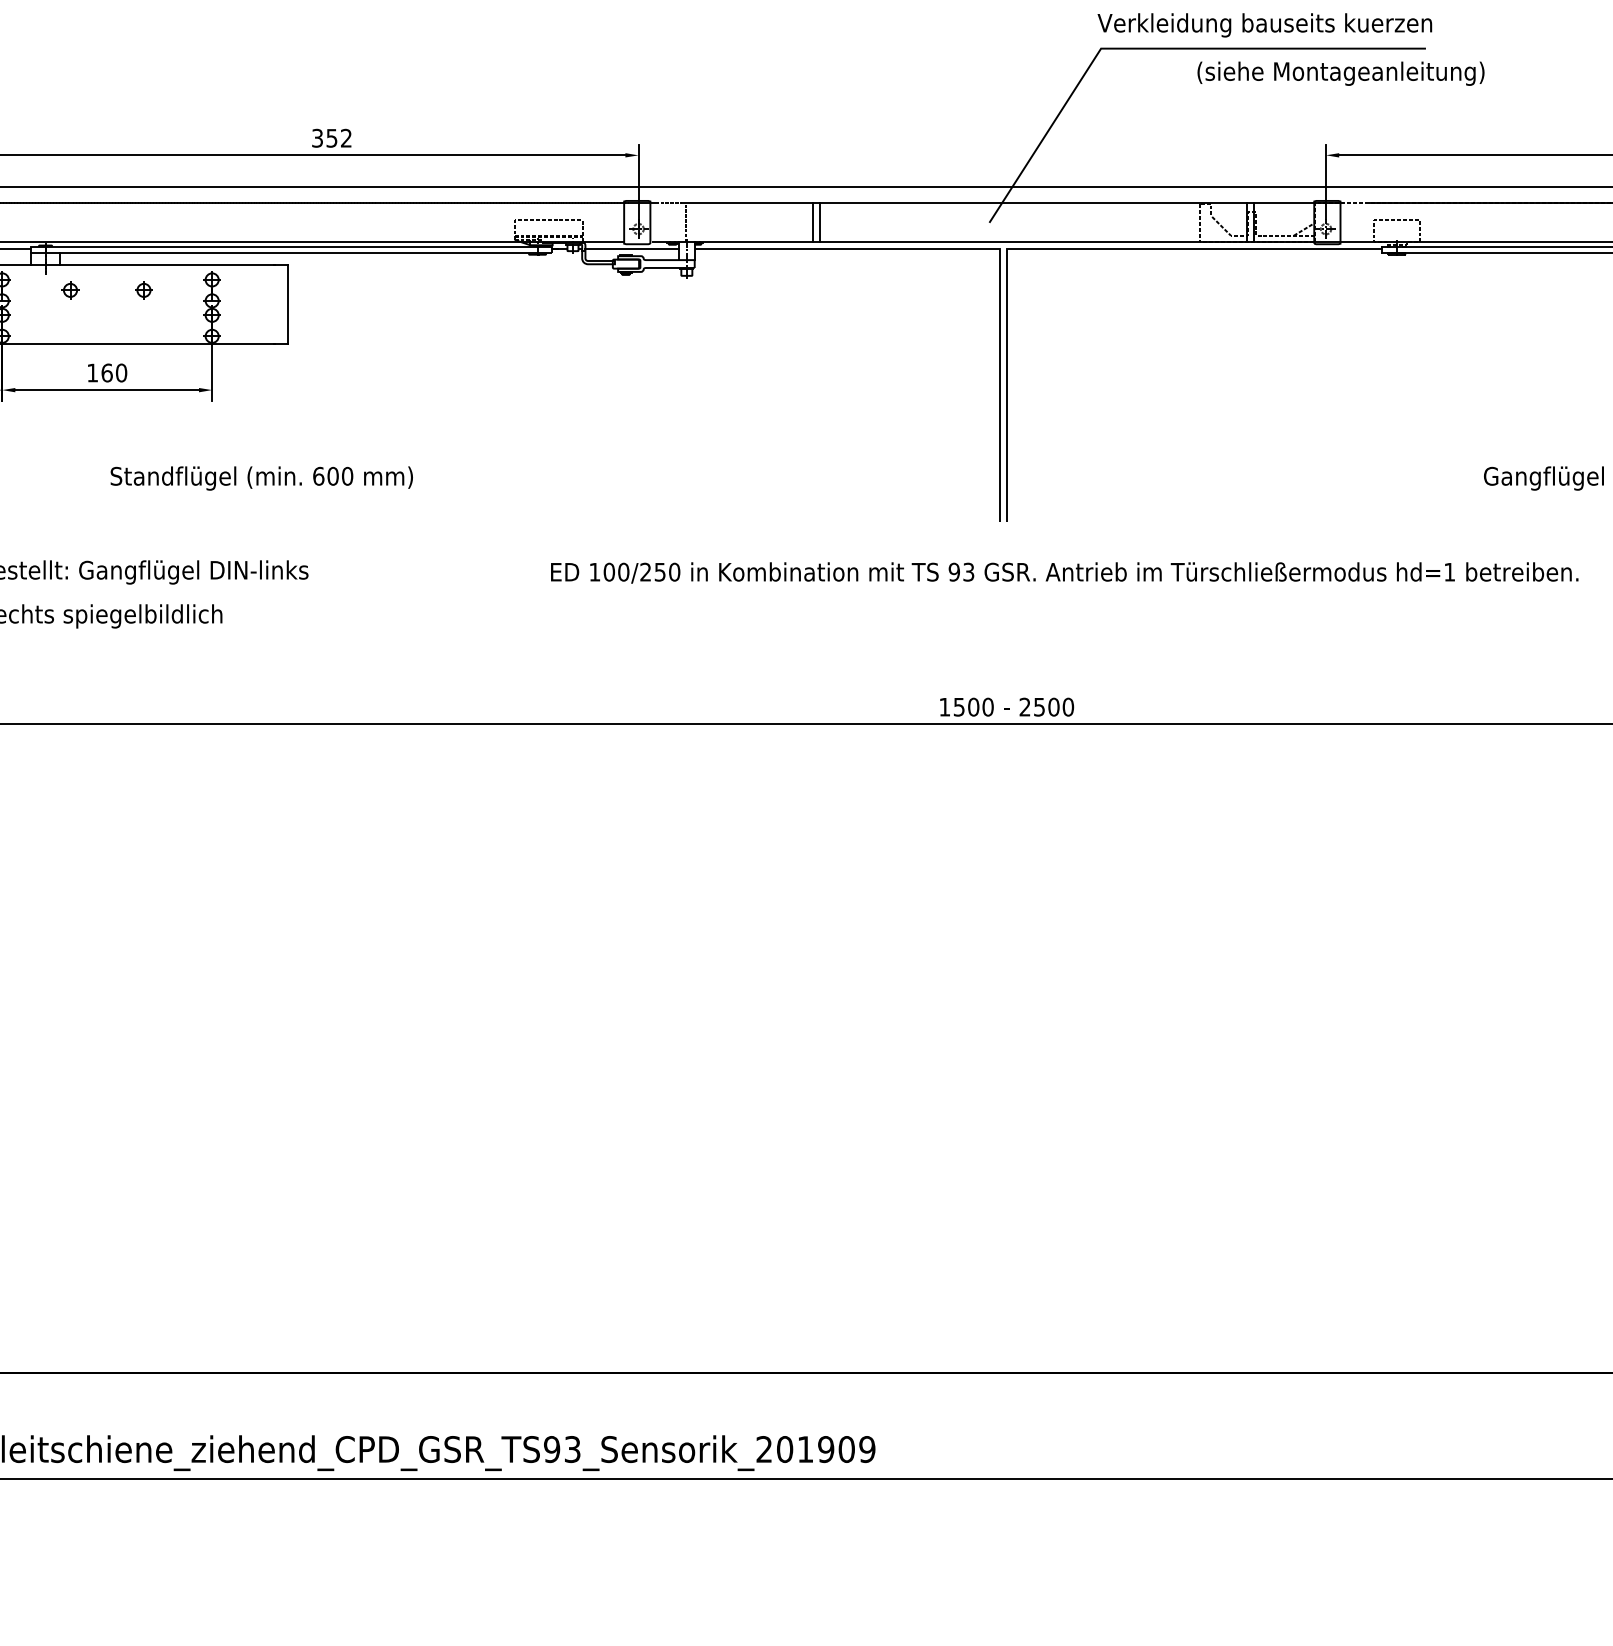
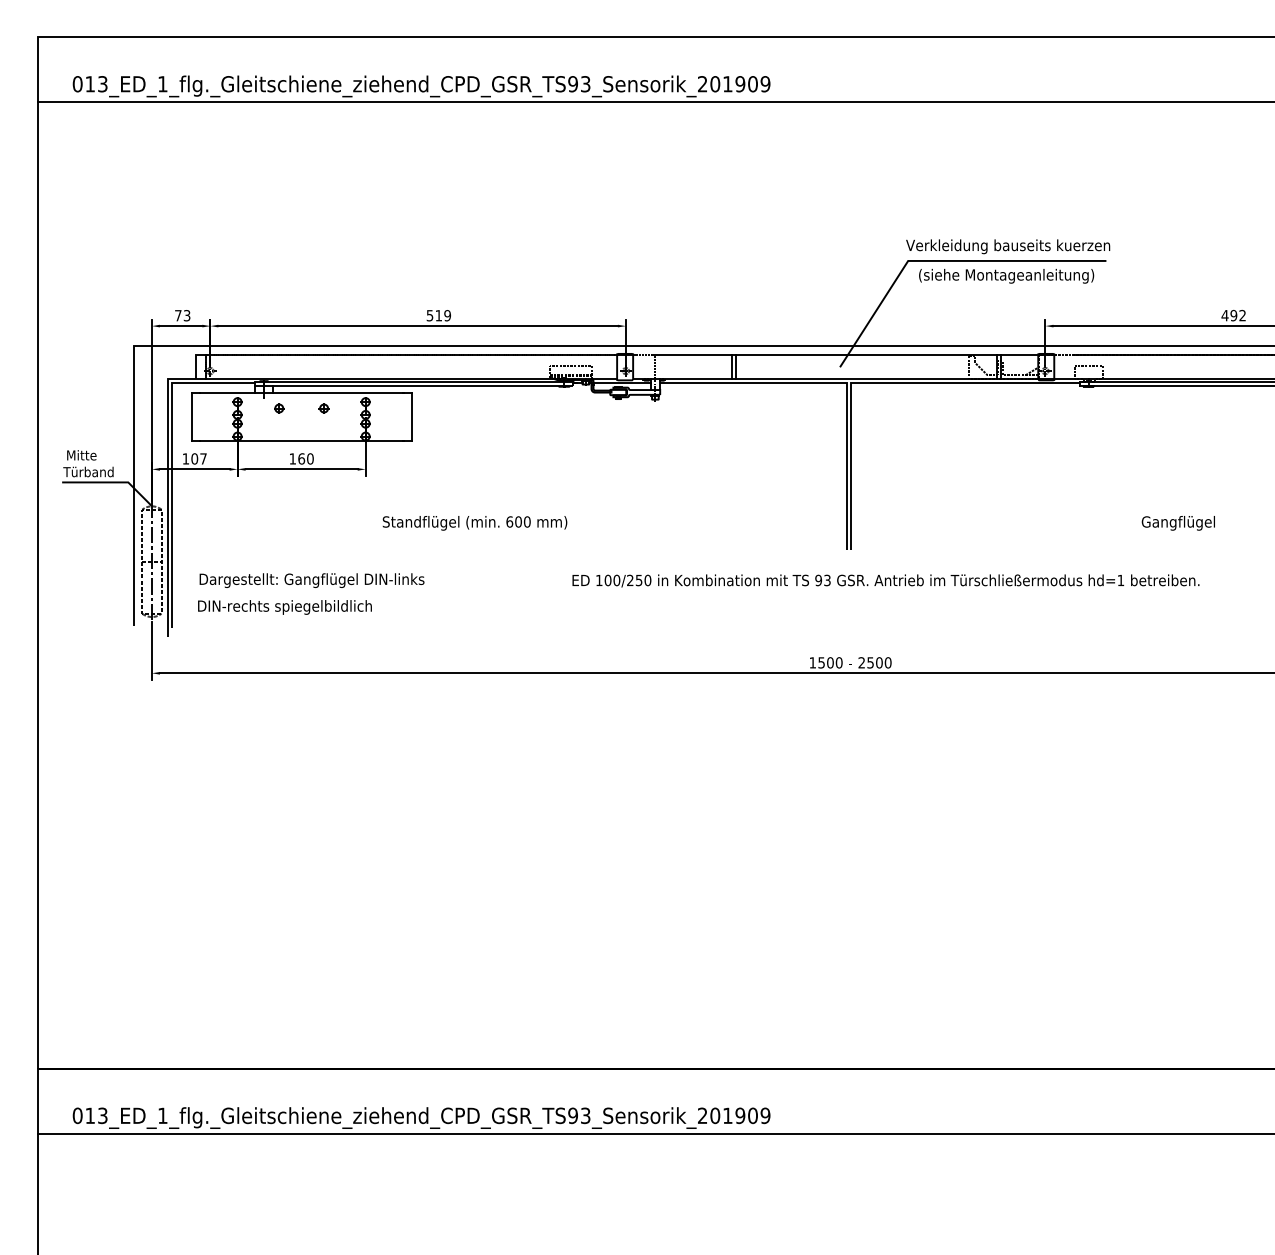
text: (1340, 74) -> (1006, 276), moved
text: (333, 137) -> (439, 315), 352 -> 519
text: (260, 478) -> (474, 523), moved

